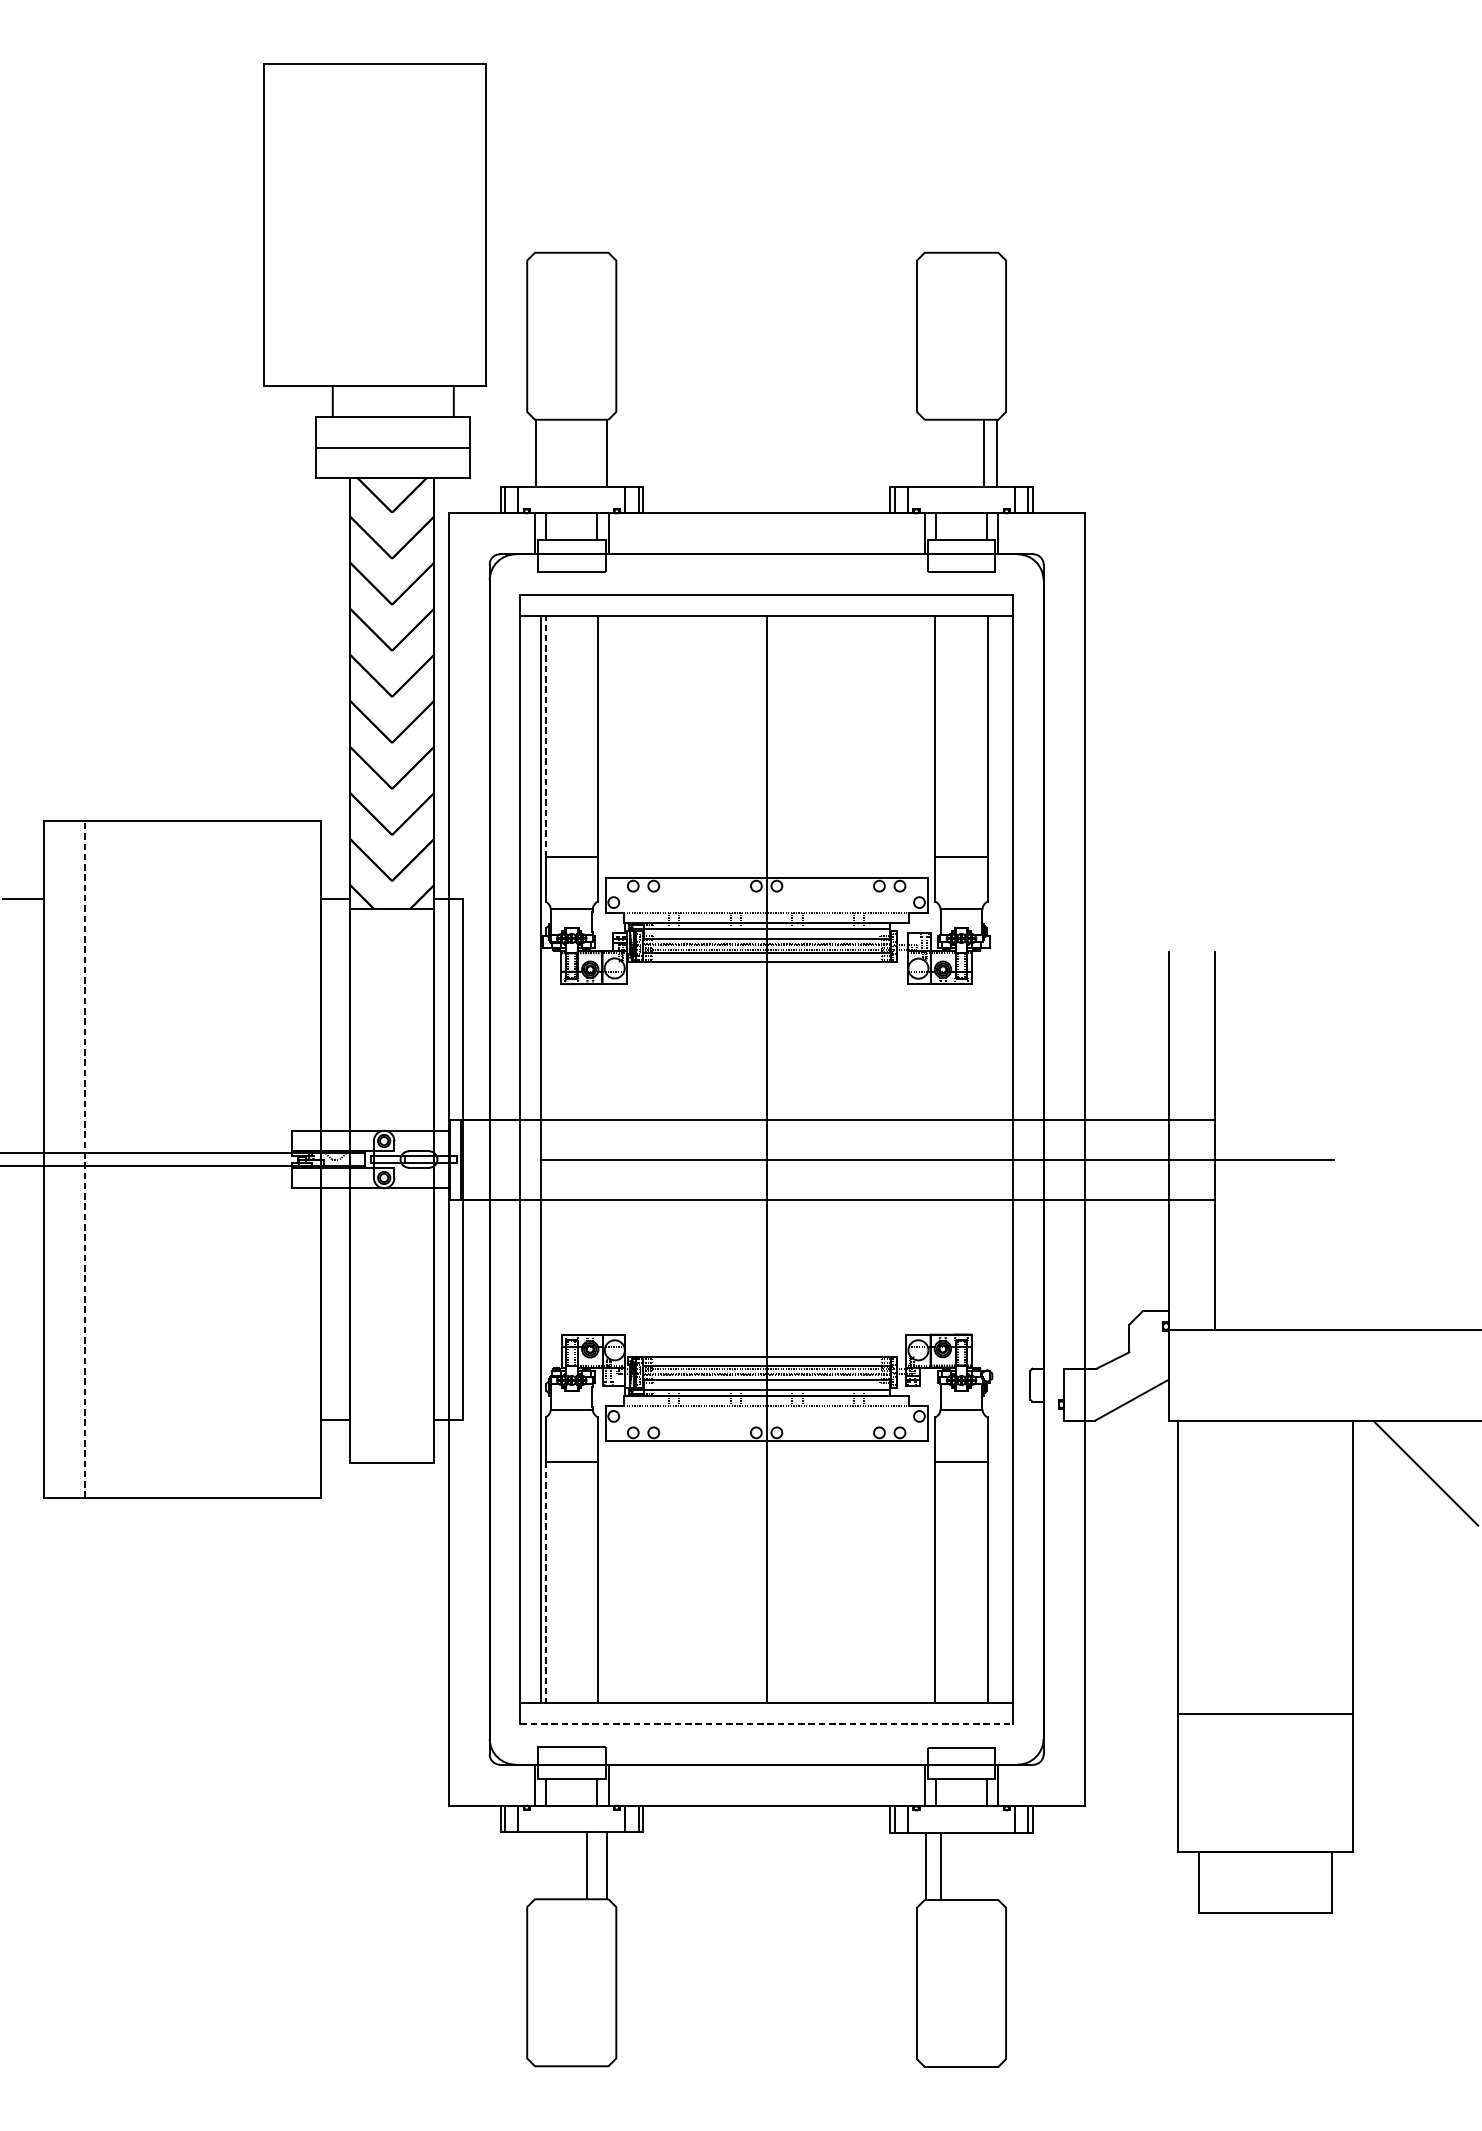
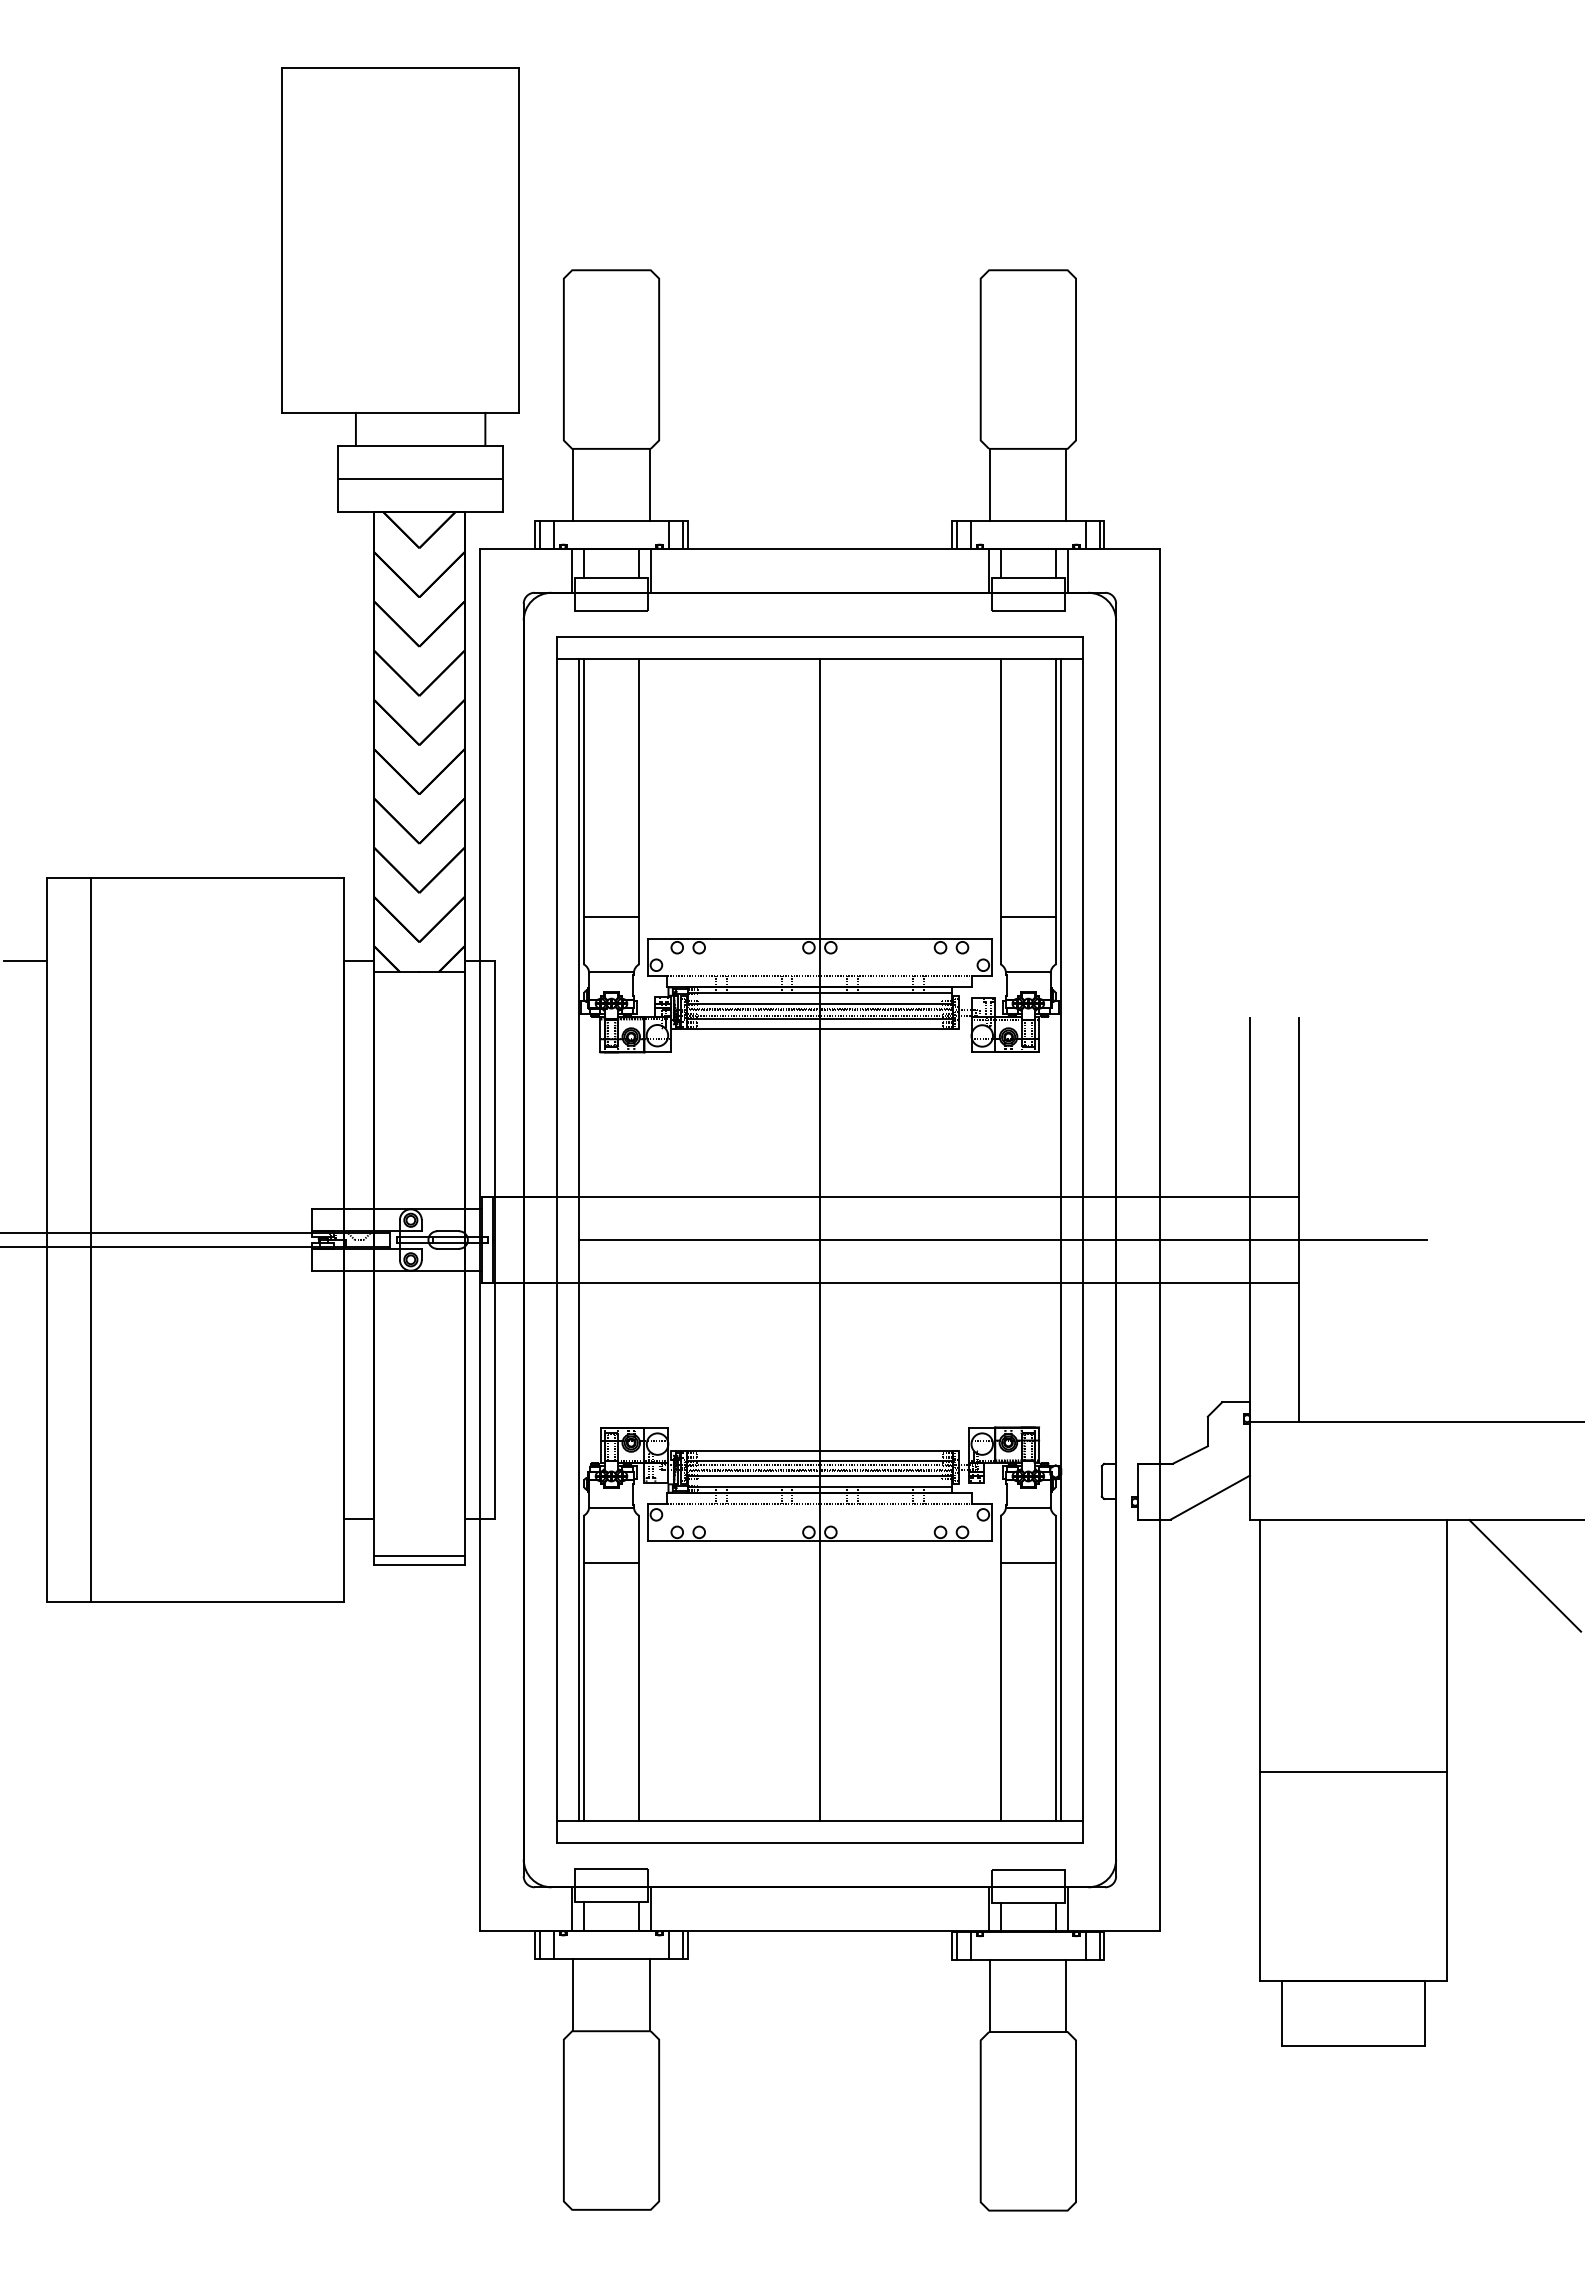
line: (984, 453) -> (990, 484), moved
line: (545, 736) -> (583, 787), dashed -> solid
line: (85, 1159) -> (91, 1239), dashed -> solid
line: (992, 1159) -> (1061, 1239), added
line: (392, 1455) -> (419, 1556), added
line: (545, 1582) -> (583, 1692), dashed -> solid
line: (1265, 1714) -> (1353, 1772), moved
line: (767, 1723) -> (820, 1843), dashed -> solid
line: (586, 1865) -> (573, 1995), moved
line: (941, 1865) -> (1066, 1995), moved

